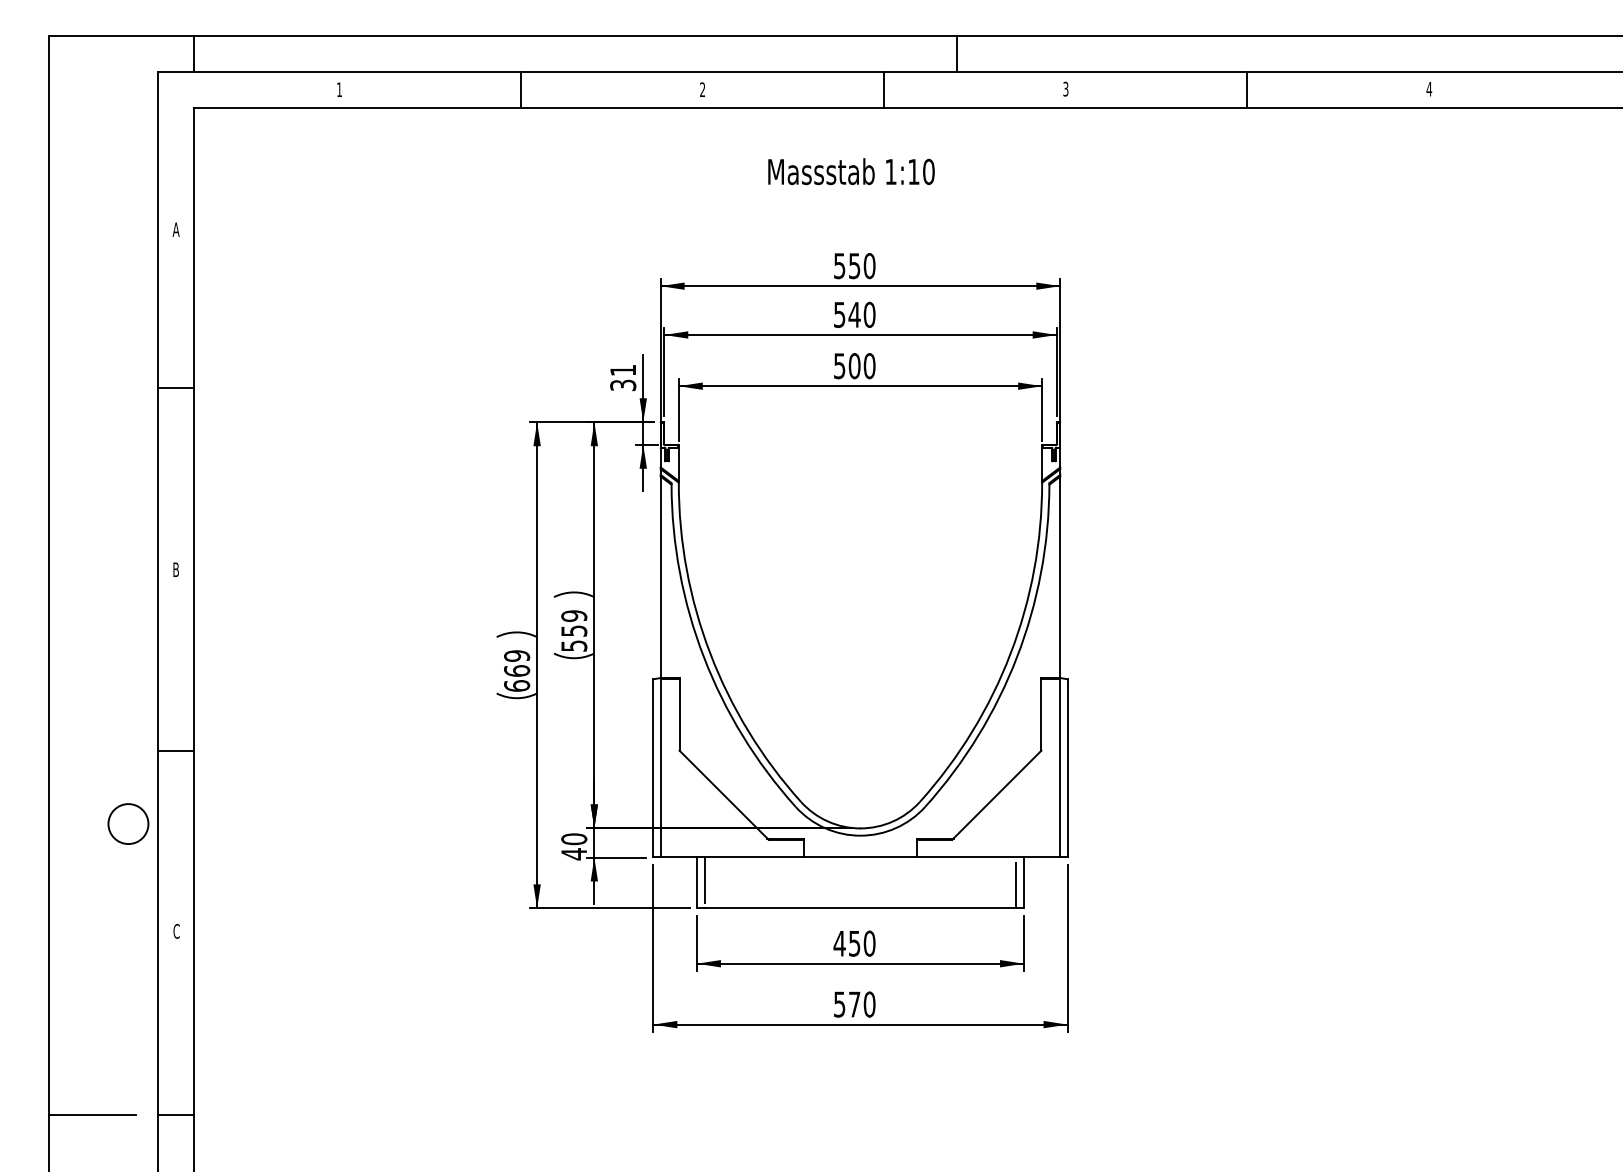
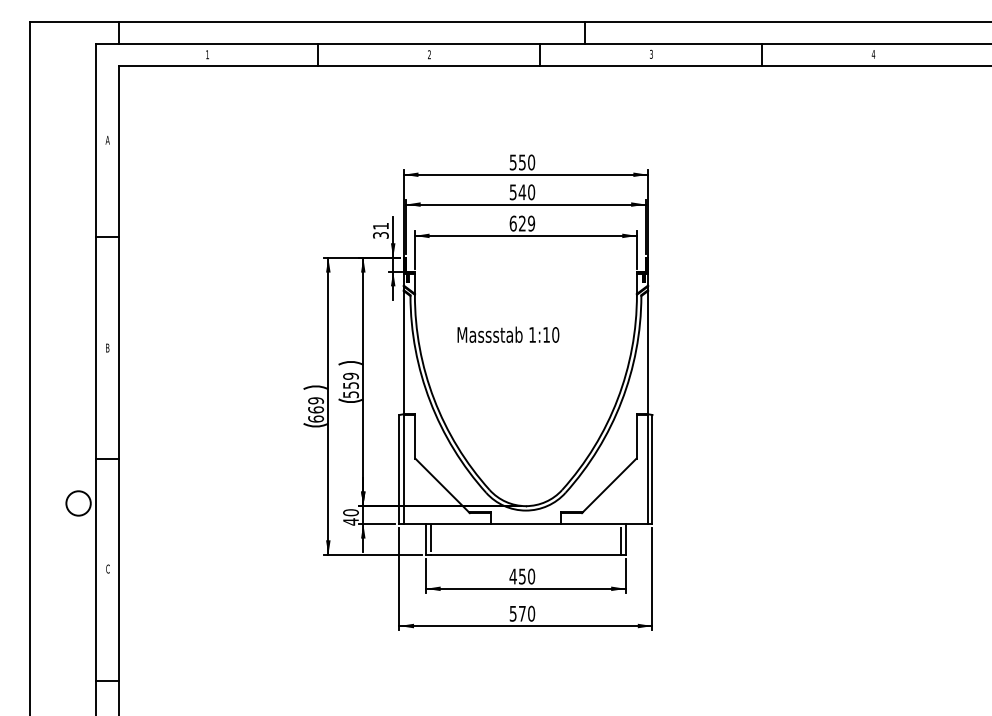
text: (851, 171) -> (508, 334), moved
text: (853, 365) -> (521, 223), 500 -> 629
line: (92, 1115) -> (56, 681), removed

